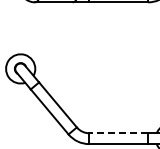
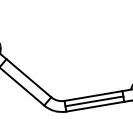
line: (118, 133) -> (93, 96), dashed -> solid
line: (118, 138) -> (94, 101), added

